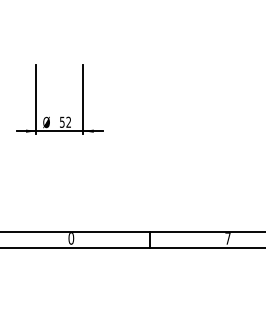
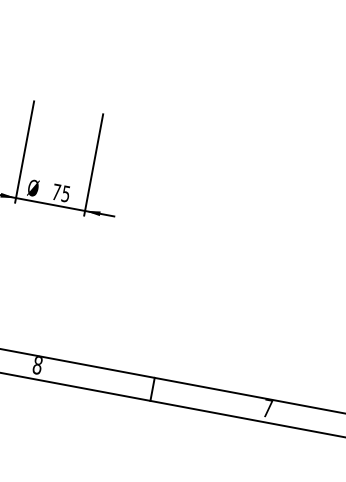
text: (65, 121) -> (61, 191), 52 -> 75
text: (71, 238) -> (38, 365), 0 -> 8

